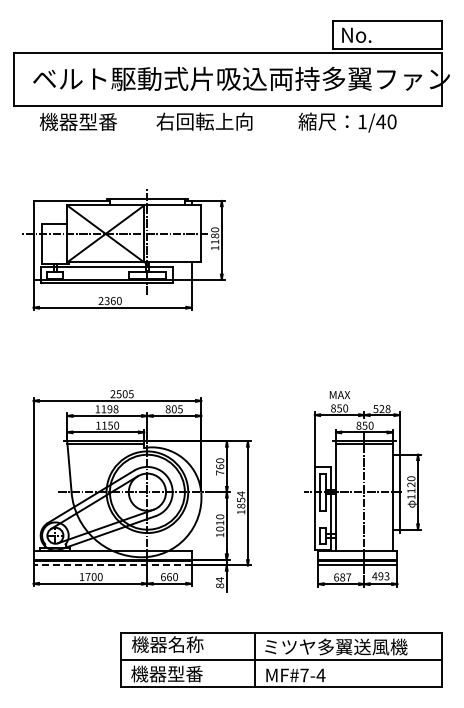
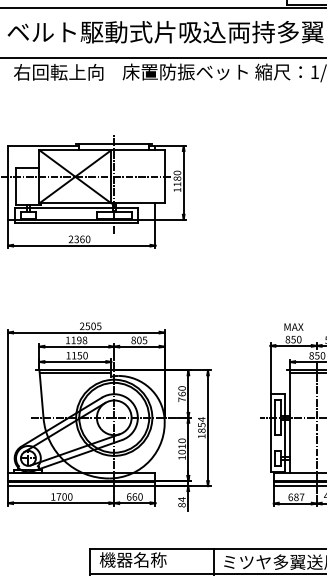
text: (87, 121) -> (58, 71), 機器型番 -> 右回転上向
text: (223, 121) -> (185, 71), 右回転上向 -> 床置防振ベット
line: (112, 565) -> (81, 486), dashed -> solid

